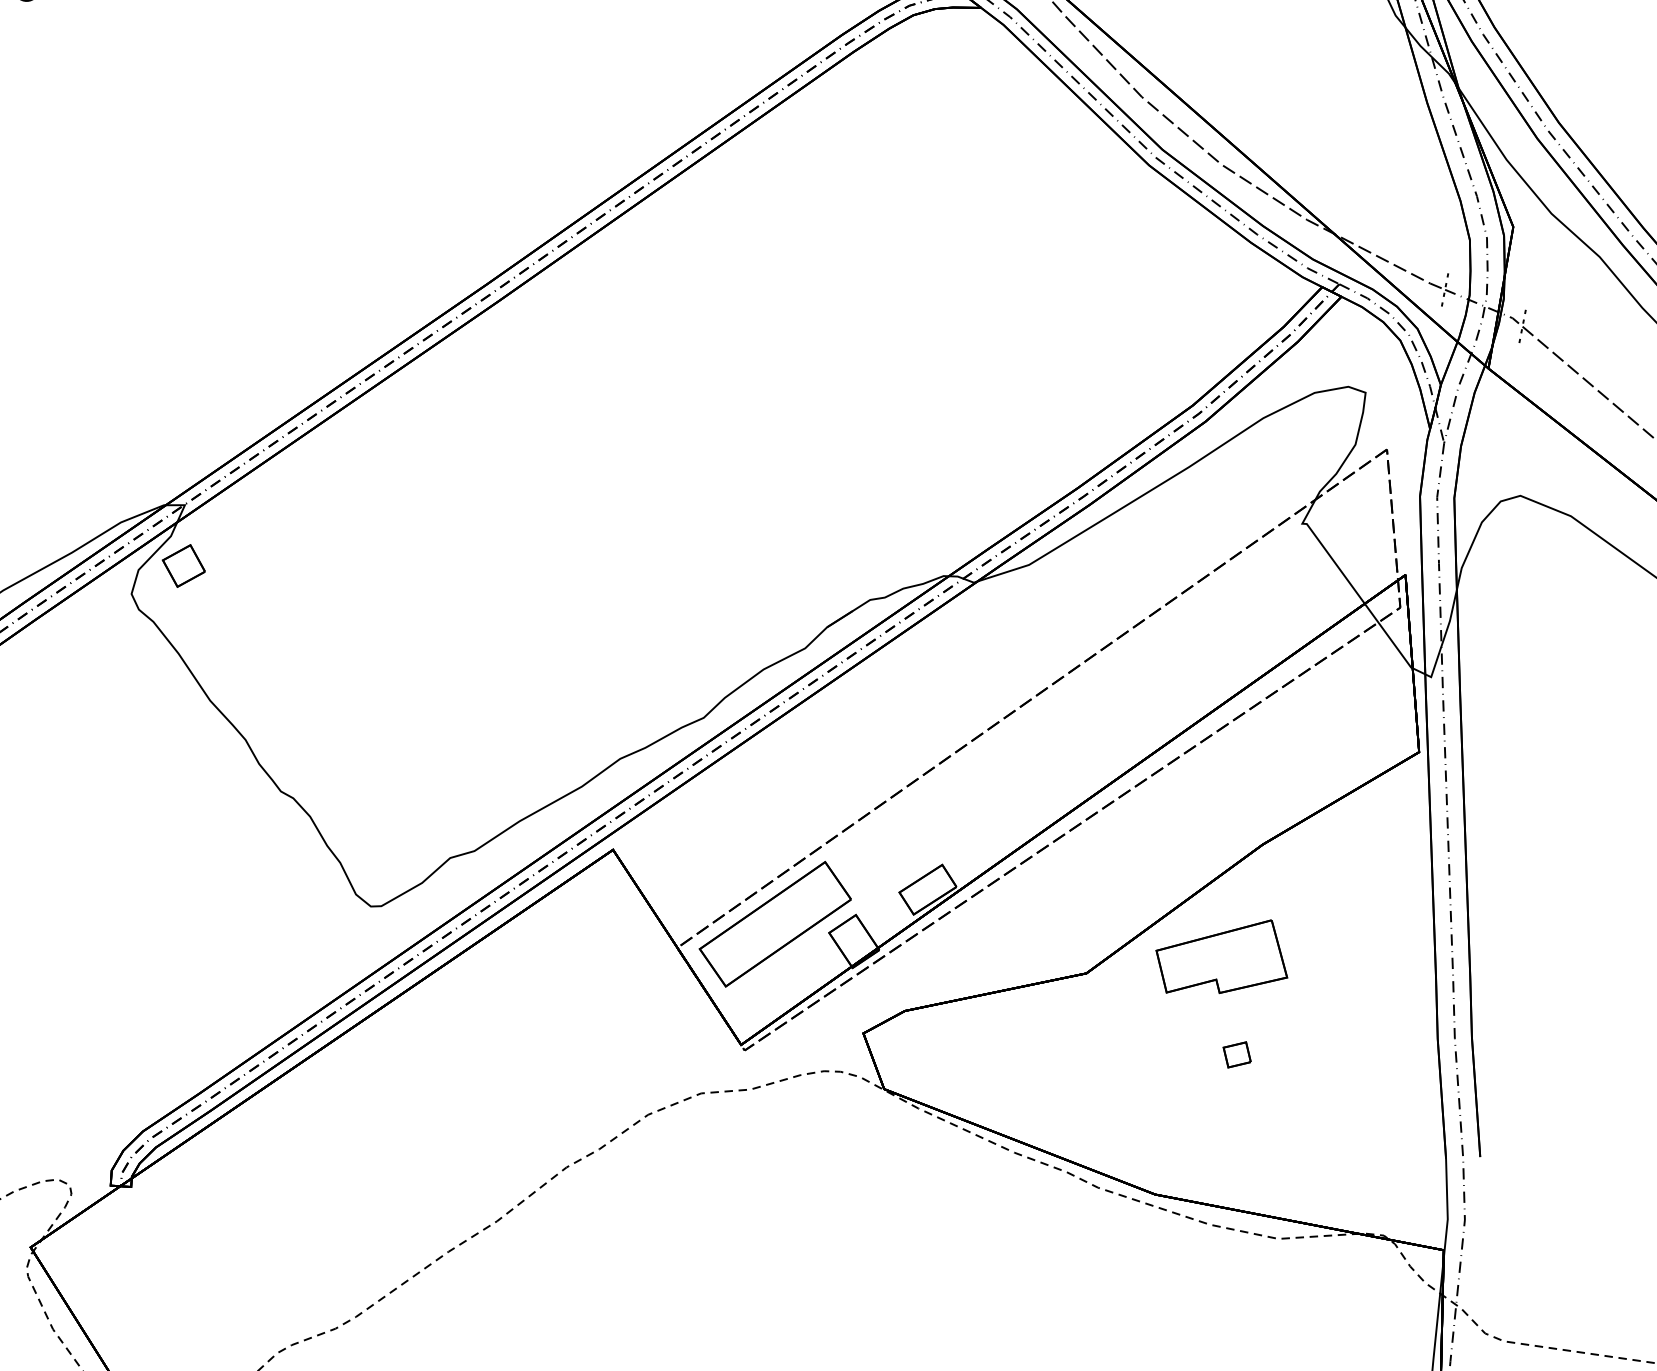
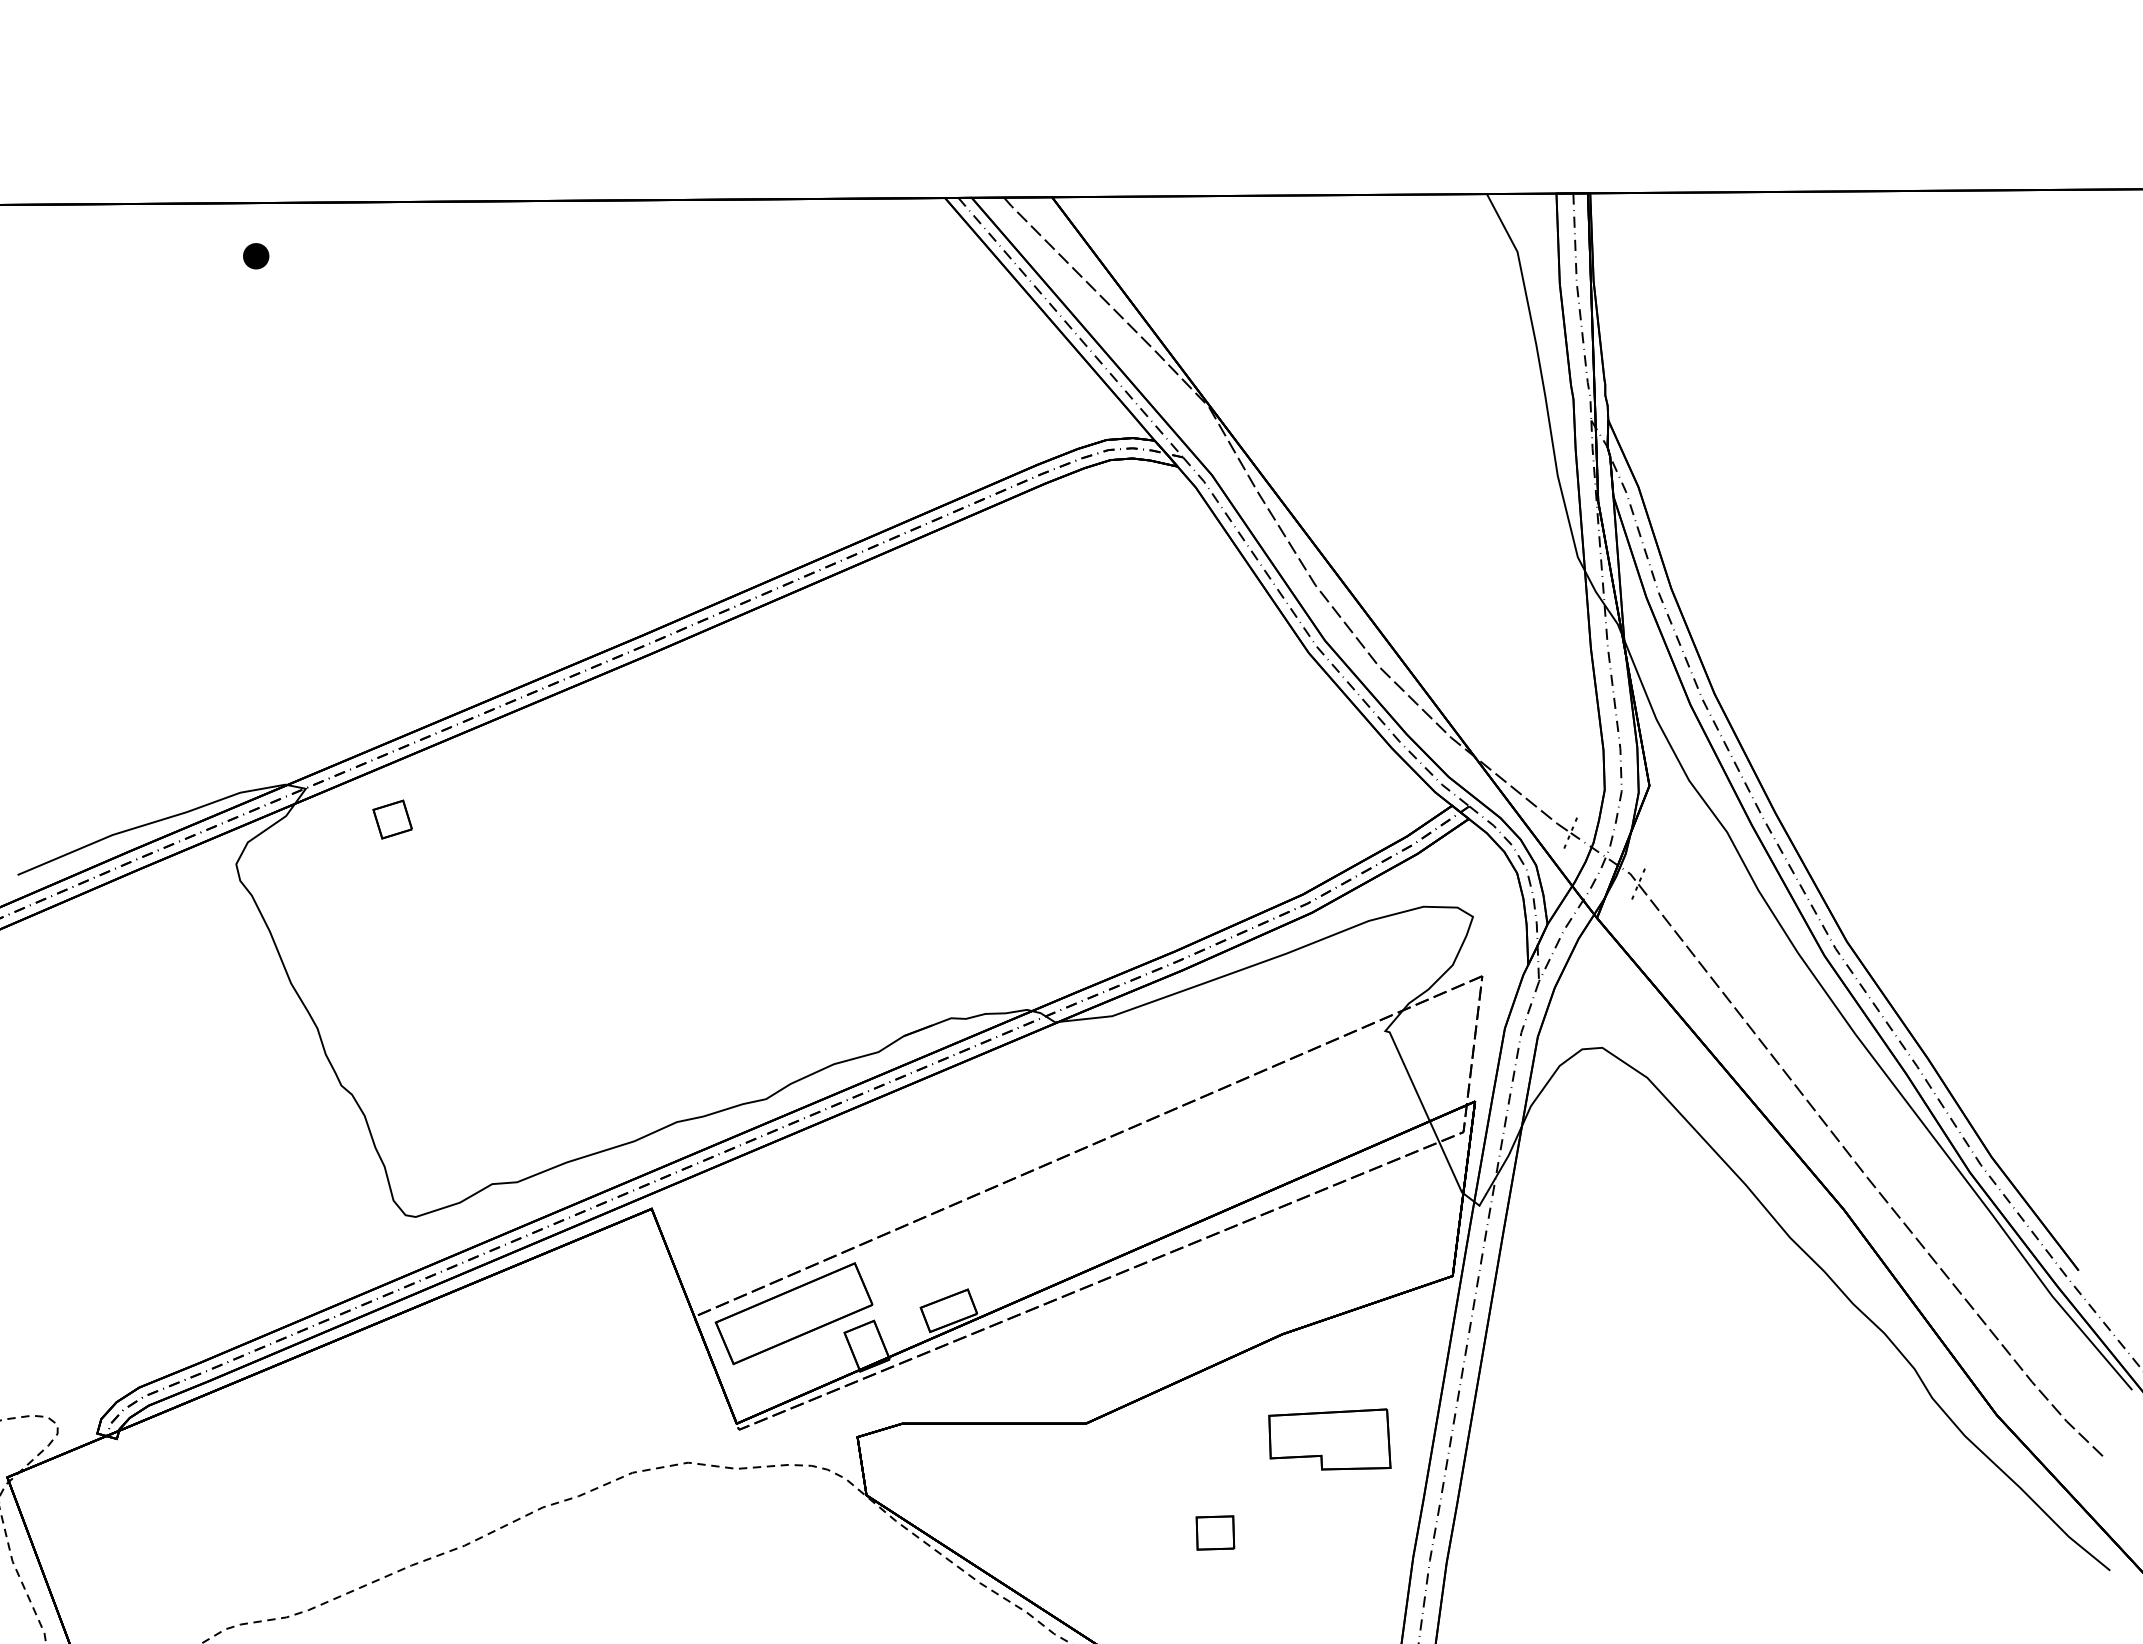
part: (183, 565) -> (392, 819), moved
part: (1220, 961) -> (1329, 1439), moved
part: (1237, 1054) -> (1215, 1532), size x1.6

